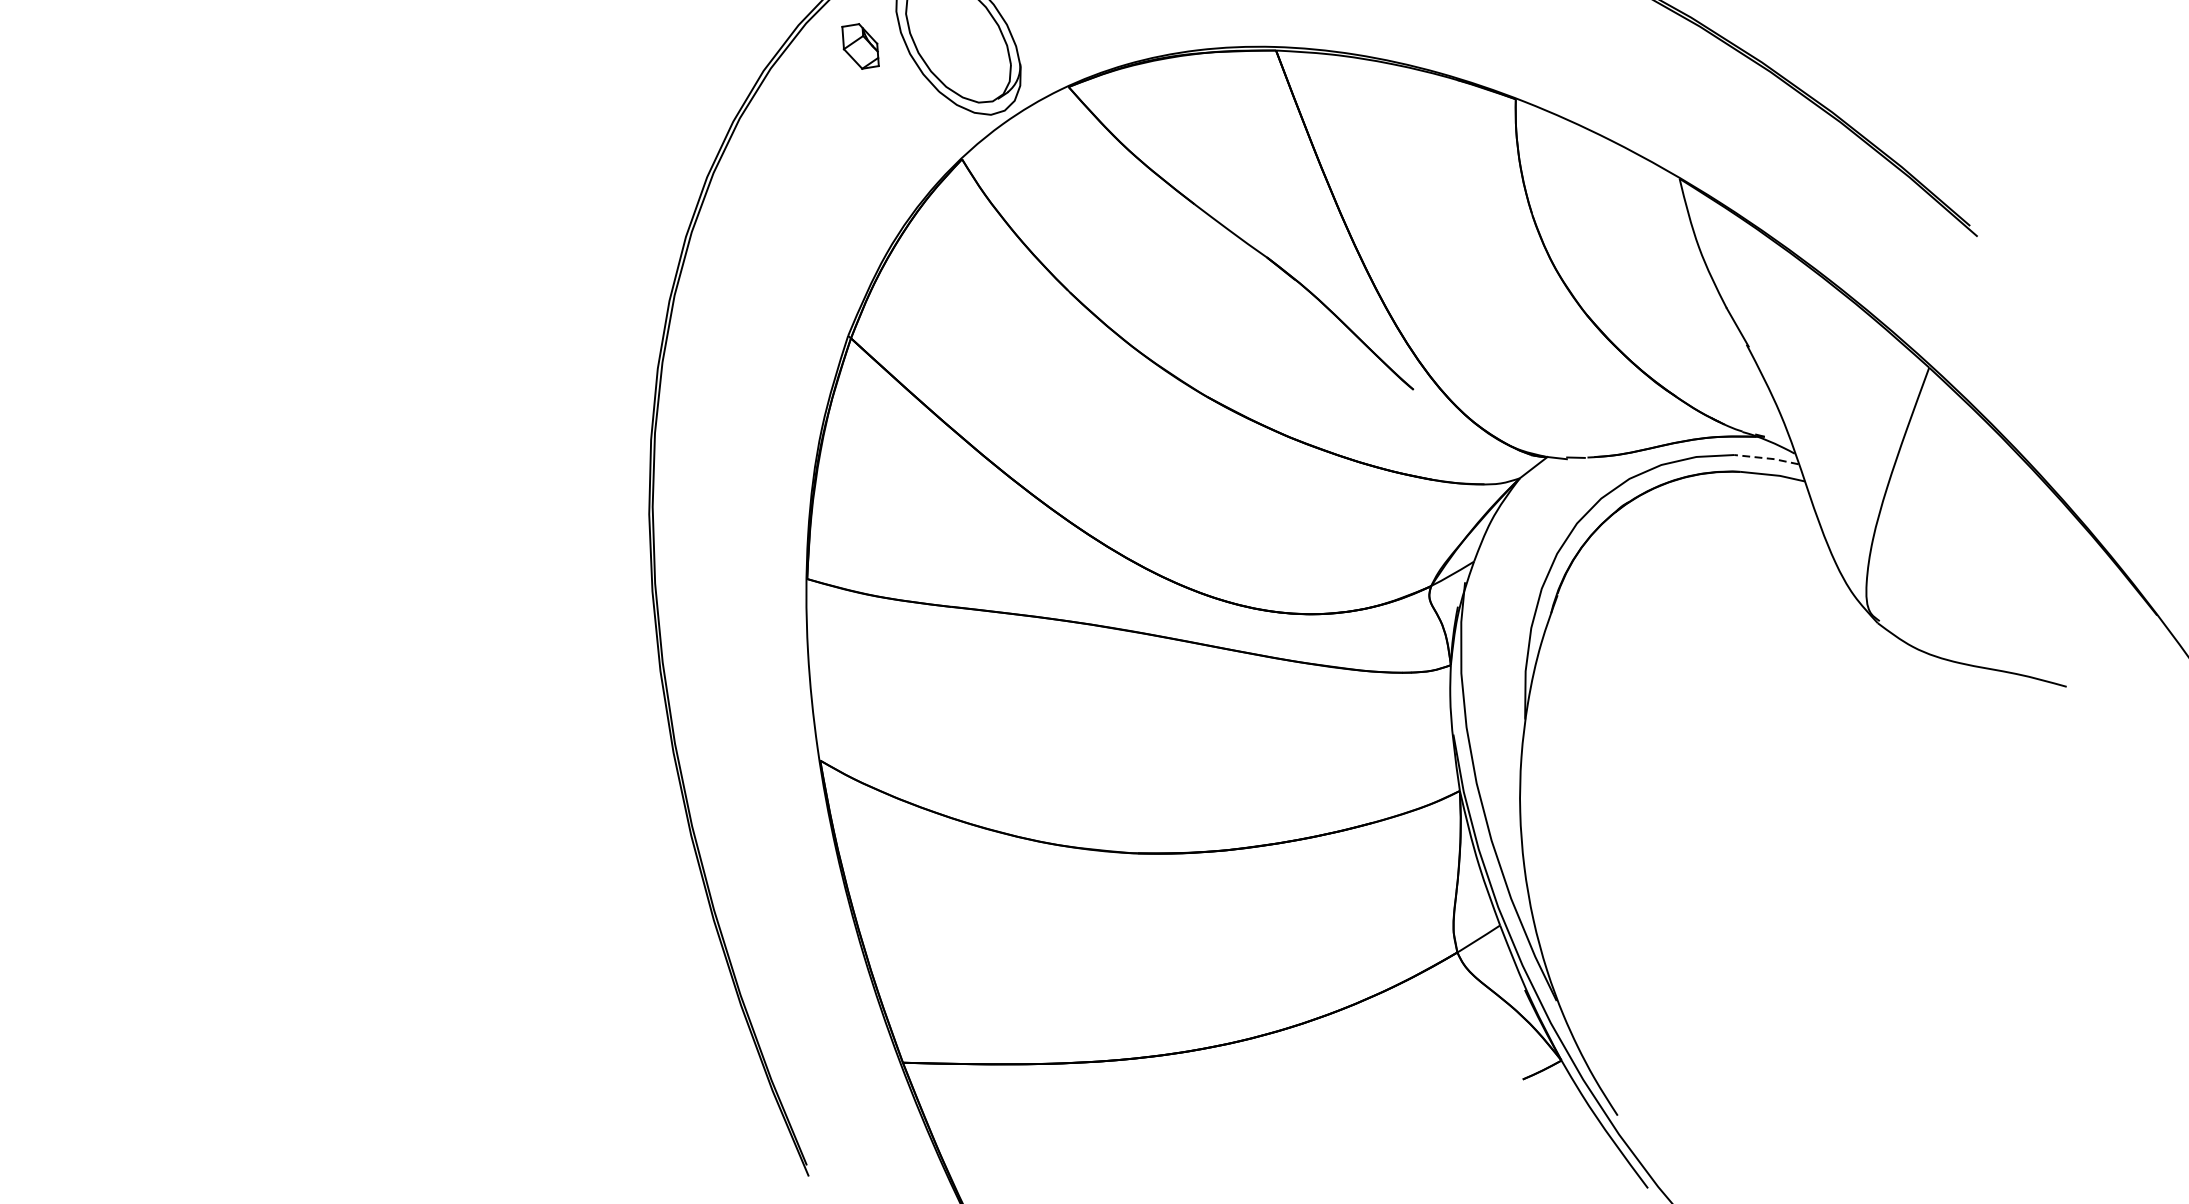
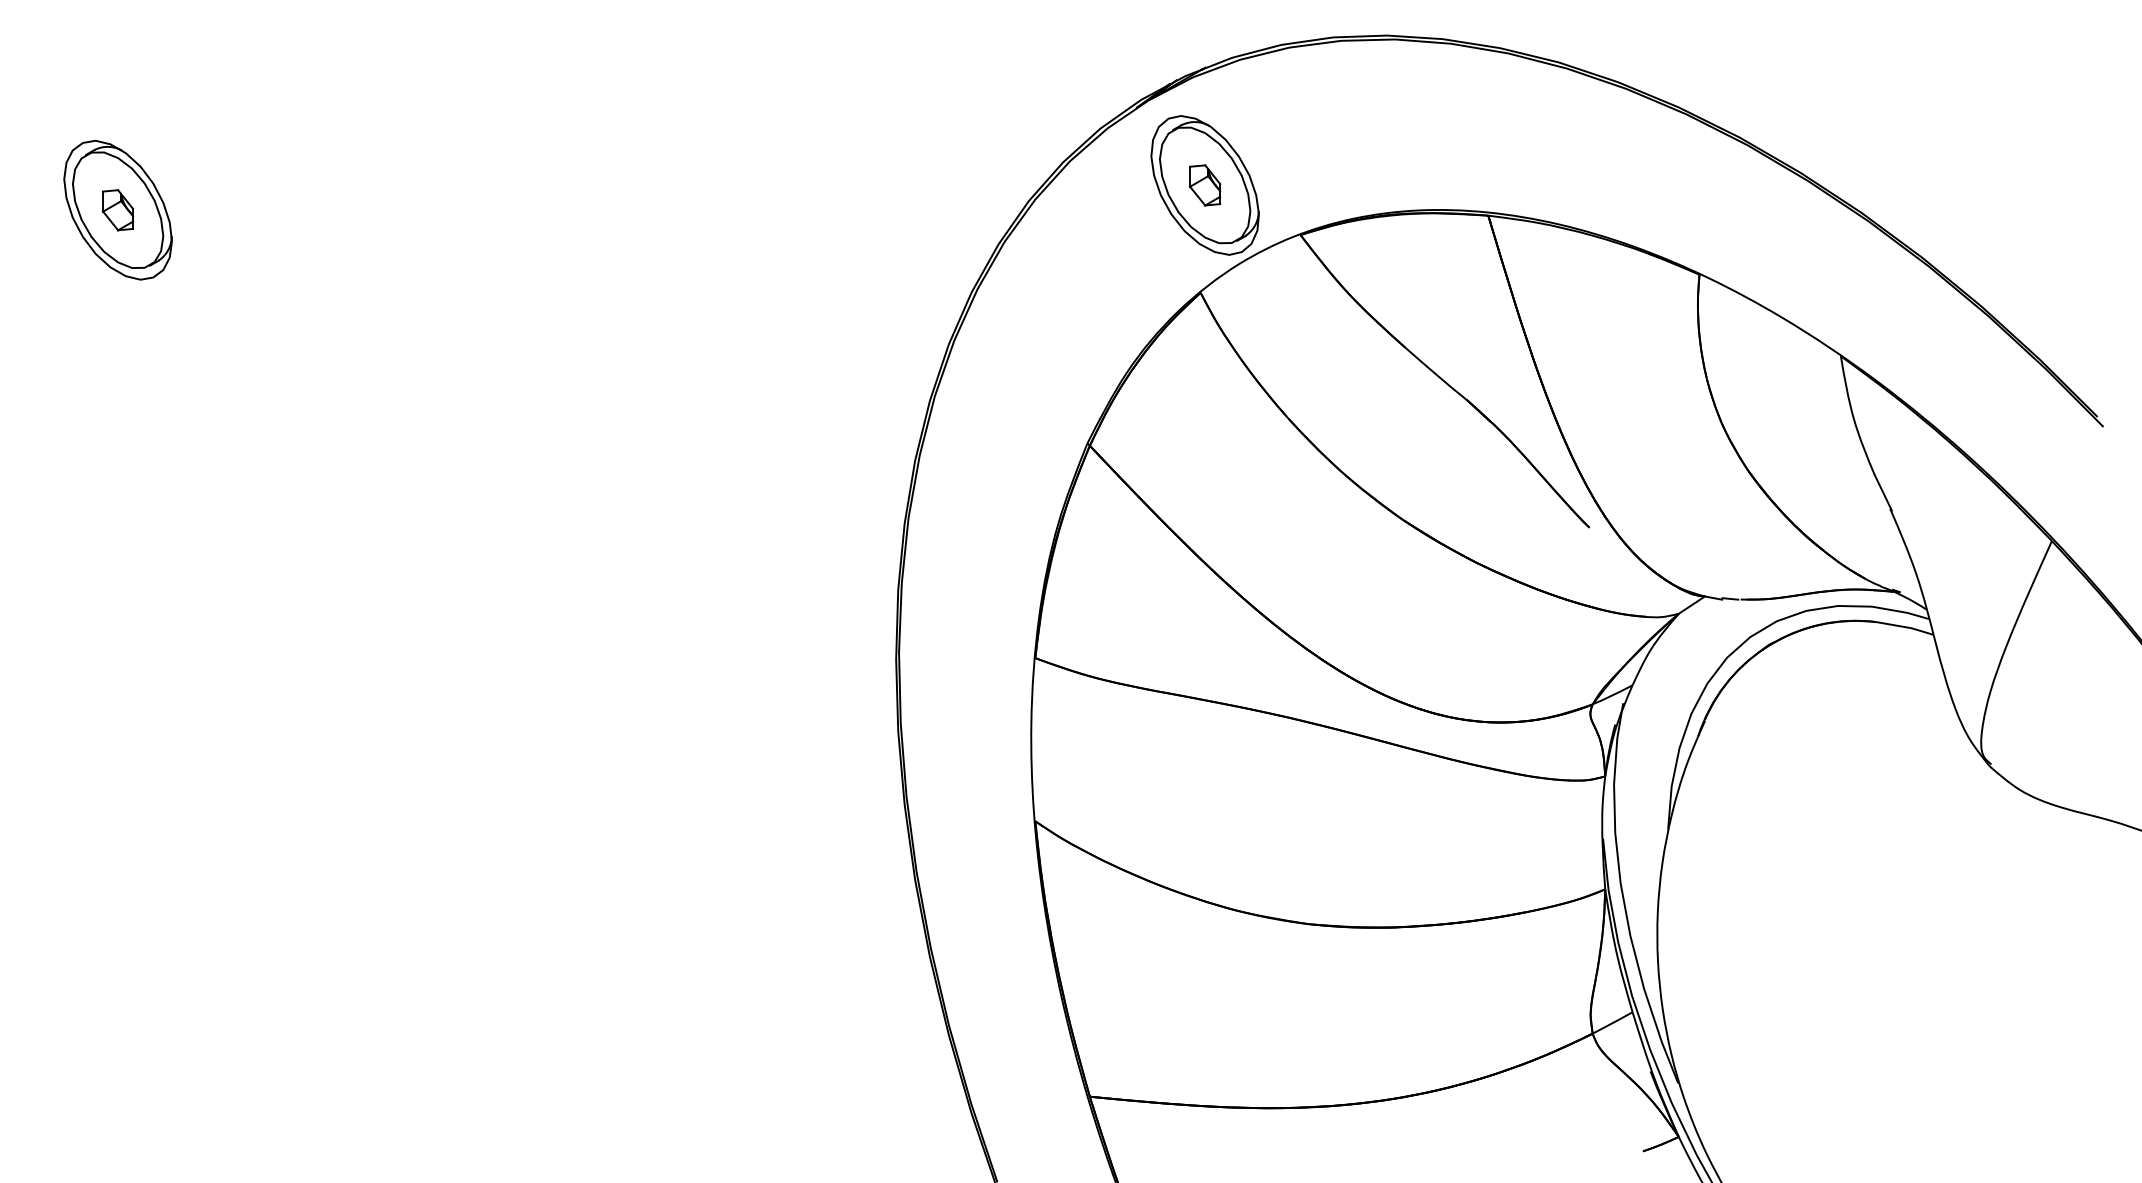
part: (860, 46) -> (1205, 185), moved
line: (1766, 458) -> (1900, 611), dashed -> solid

